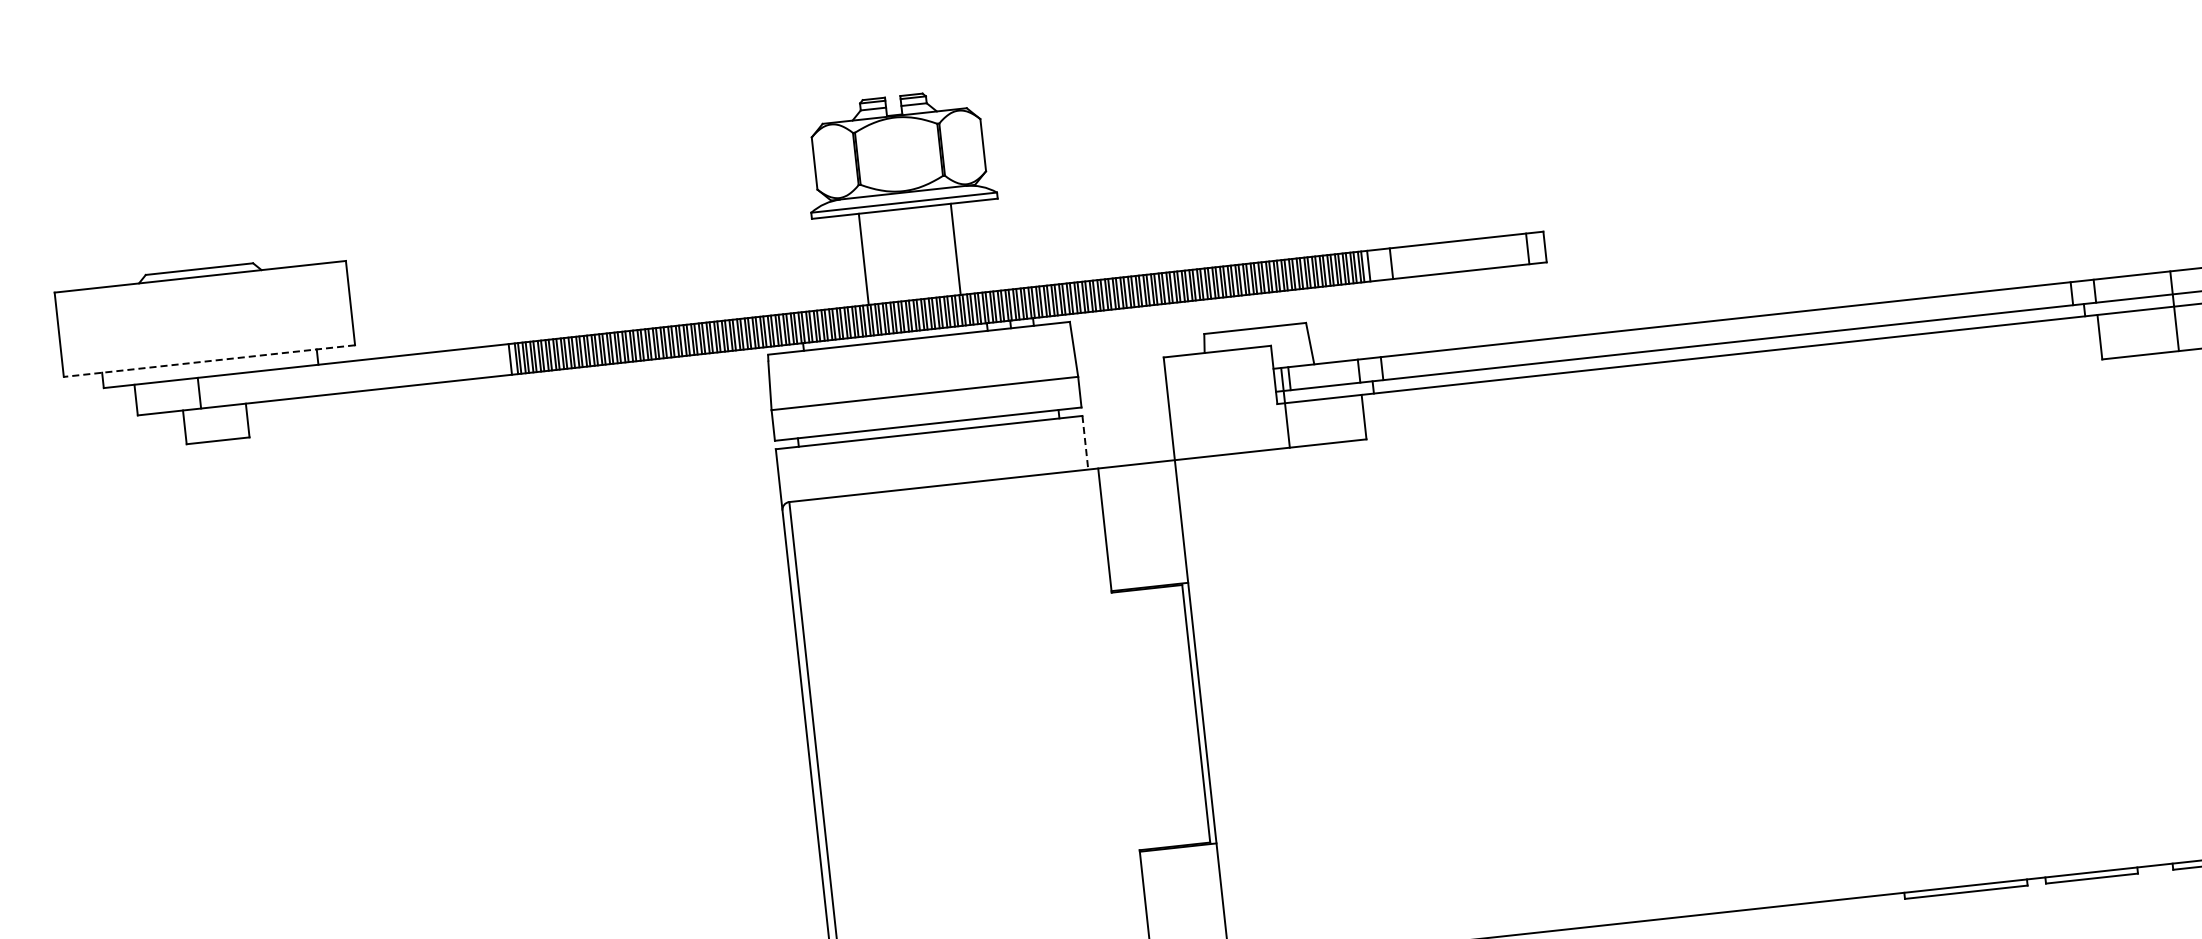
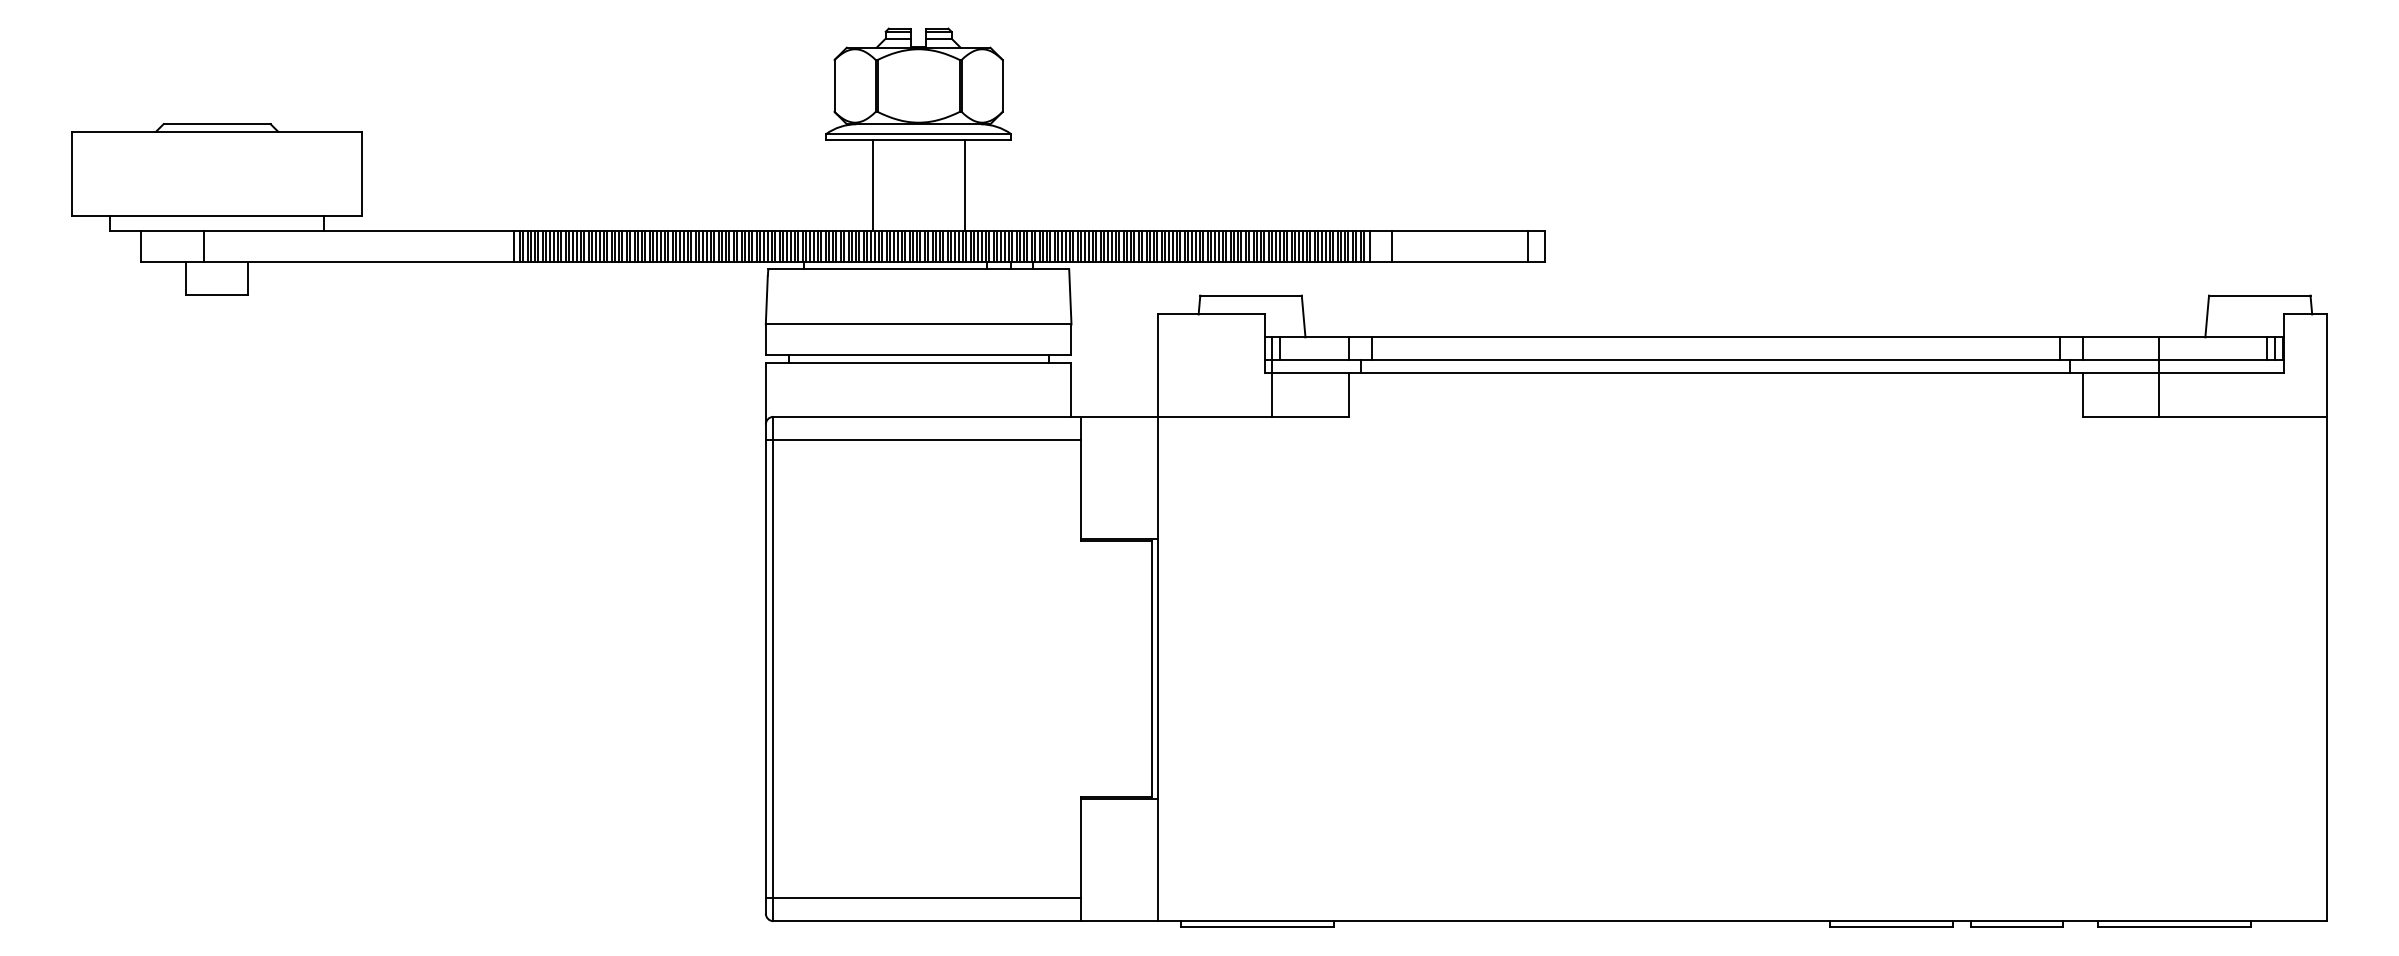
line: (208, 360) -> (216, 215), dashed -> solid
line: (1085, 443) -> (1071, 390), dashed -> solid
line: (942, 508) -> (923, 439), added

